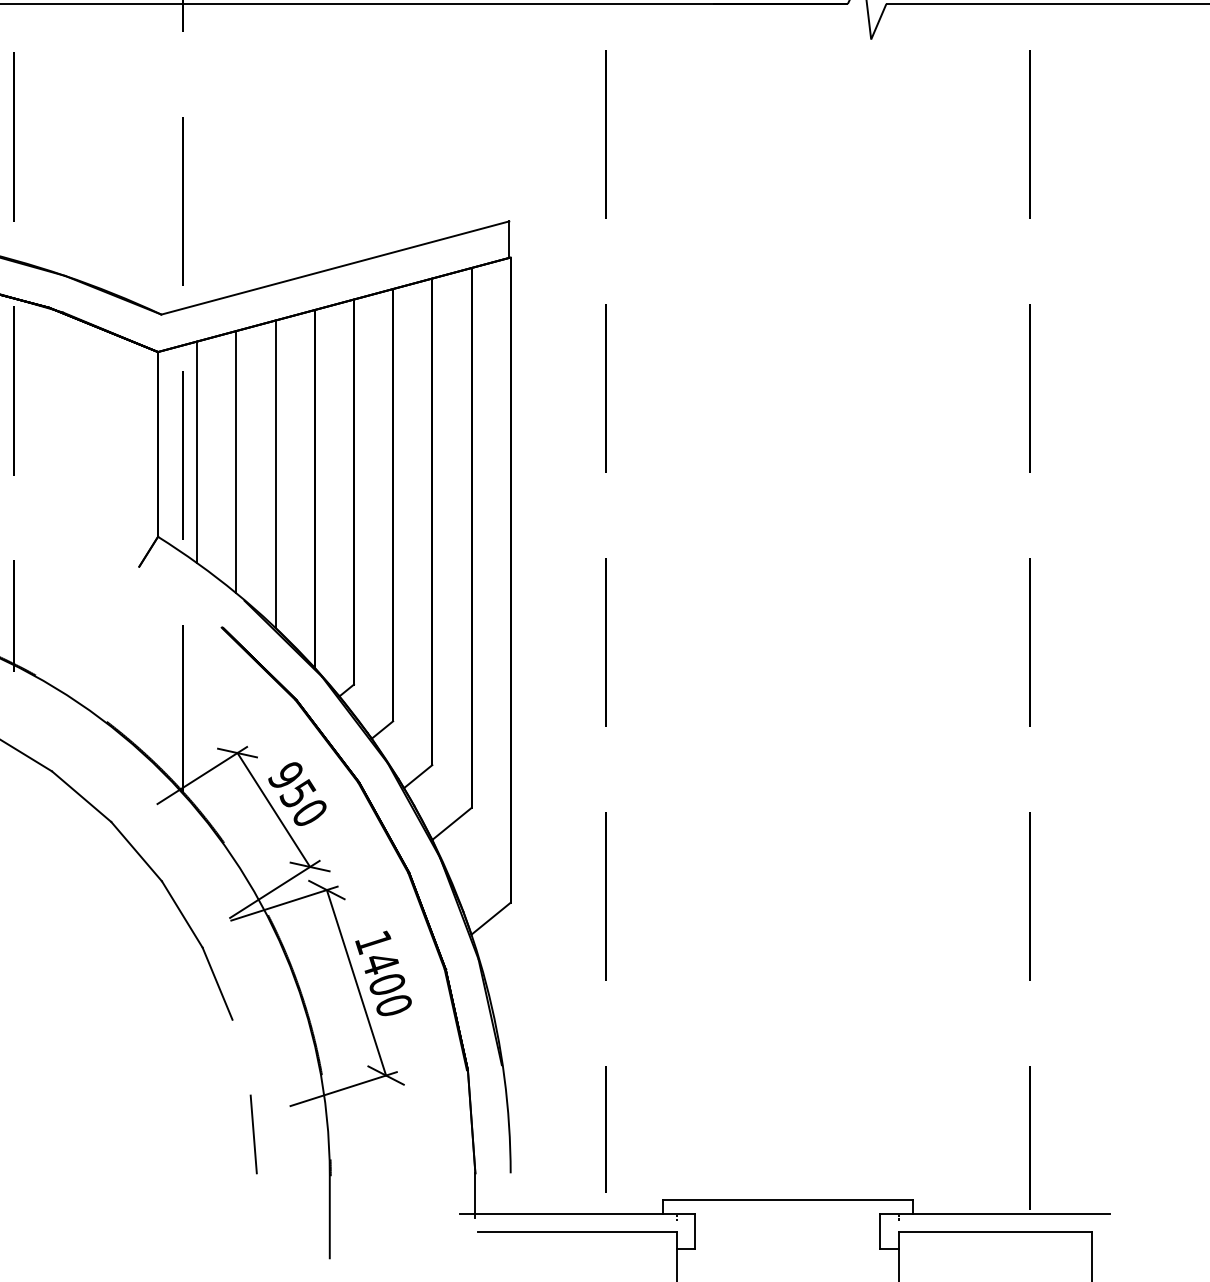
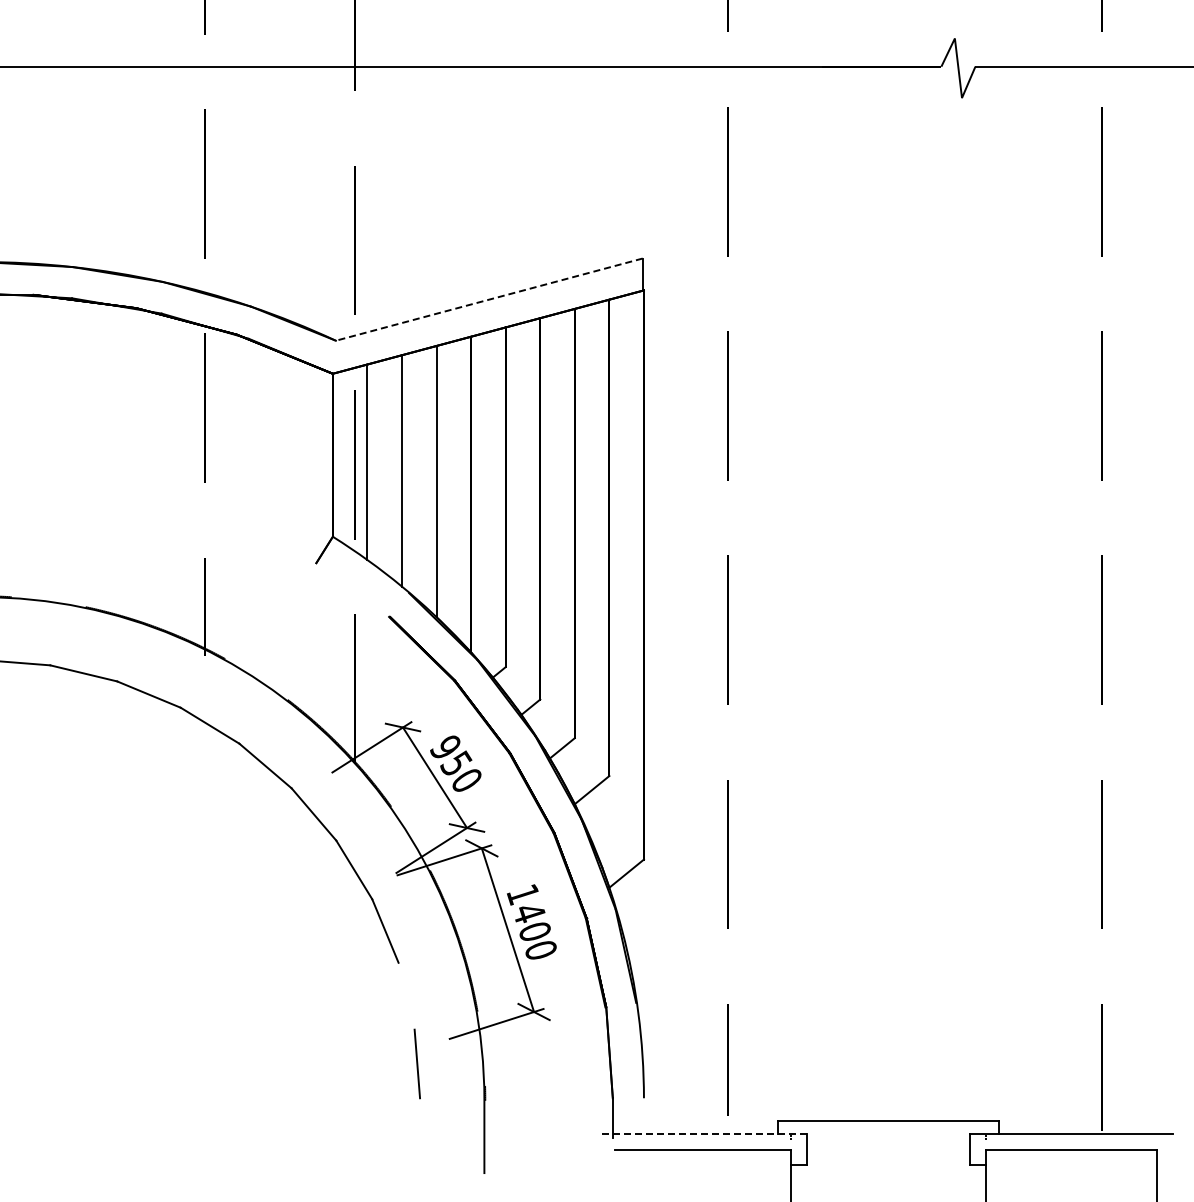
line: (335, 267) -> (489, 299), solid -> dashed
line: (577, 1213) -> (702, 1133), solid -> dashed

